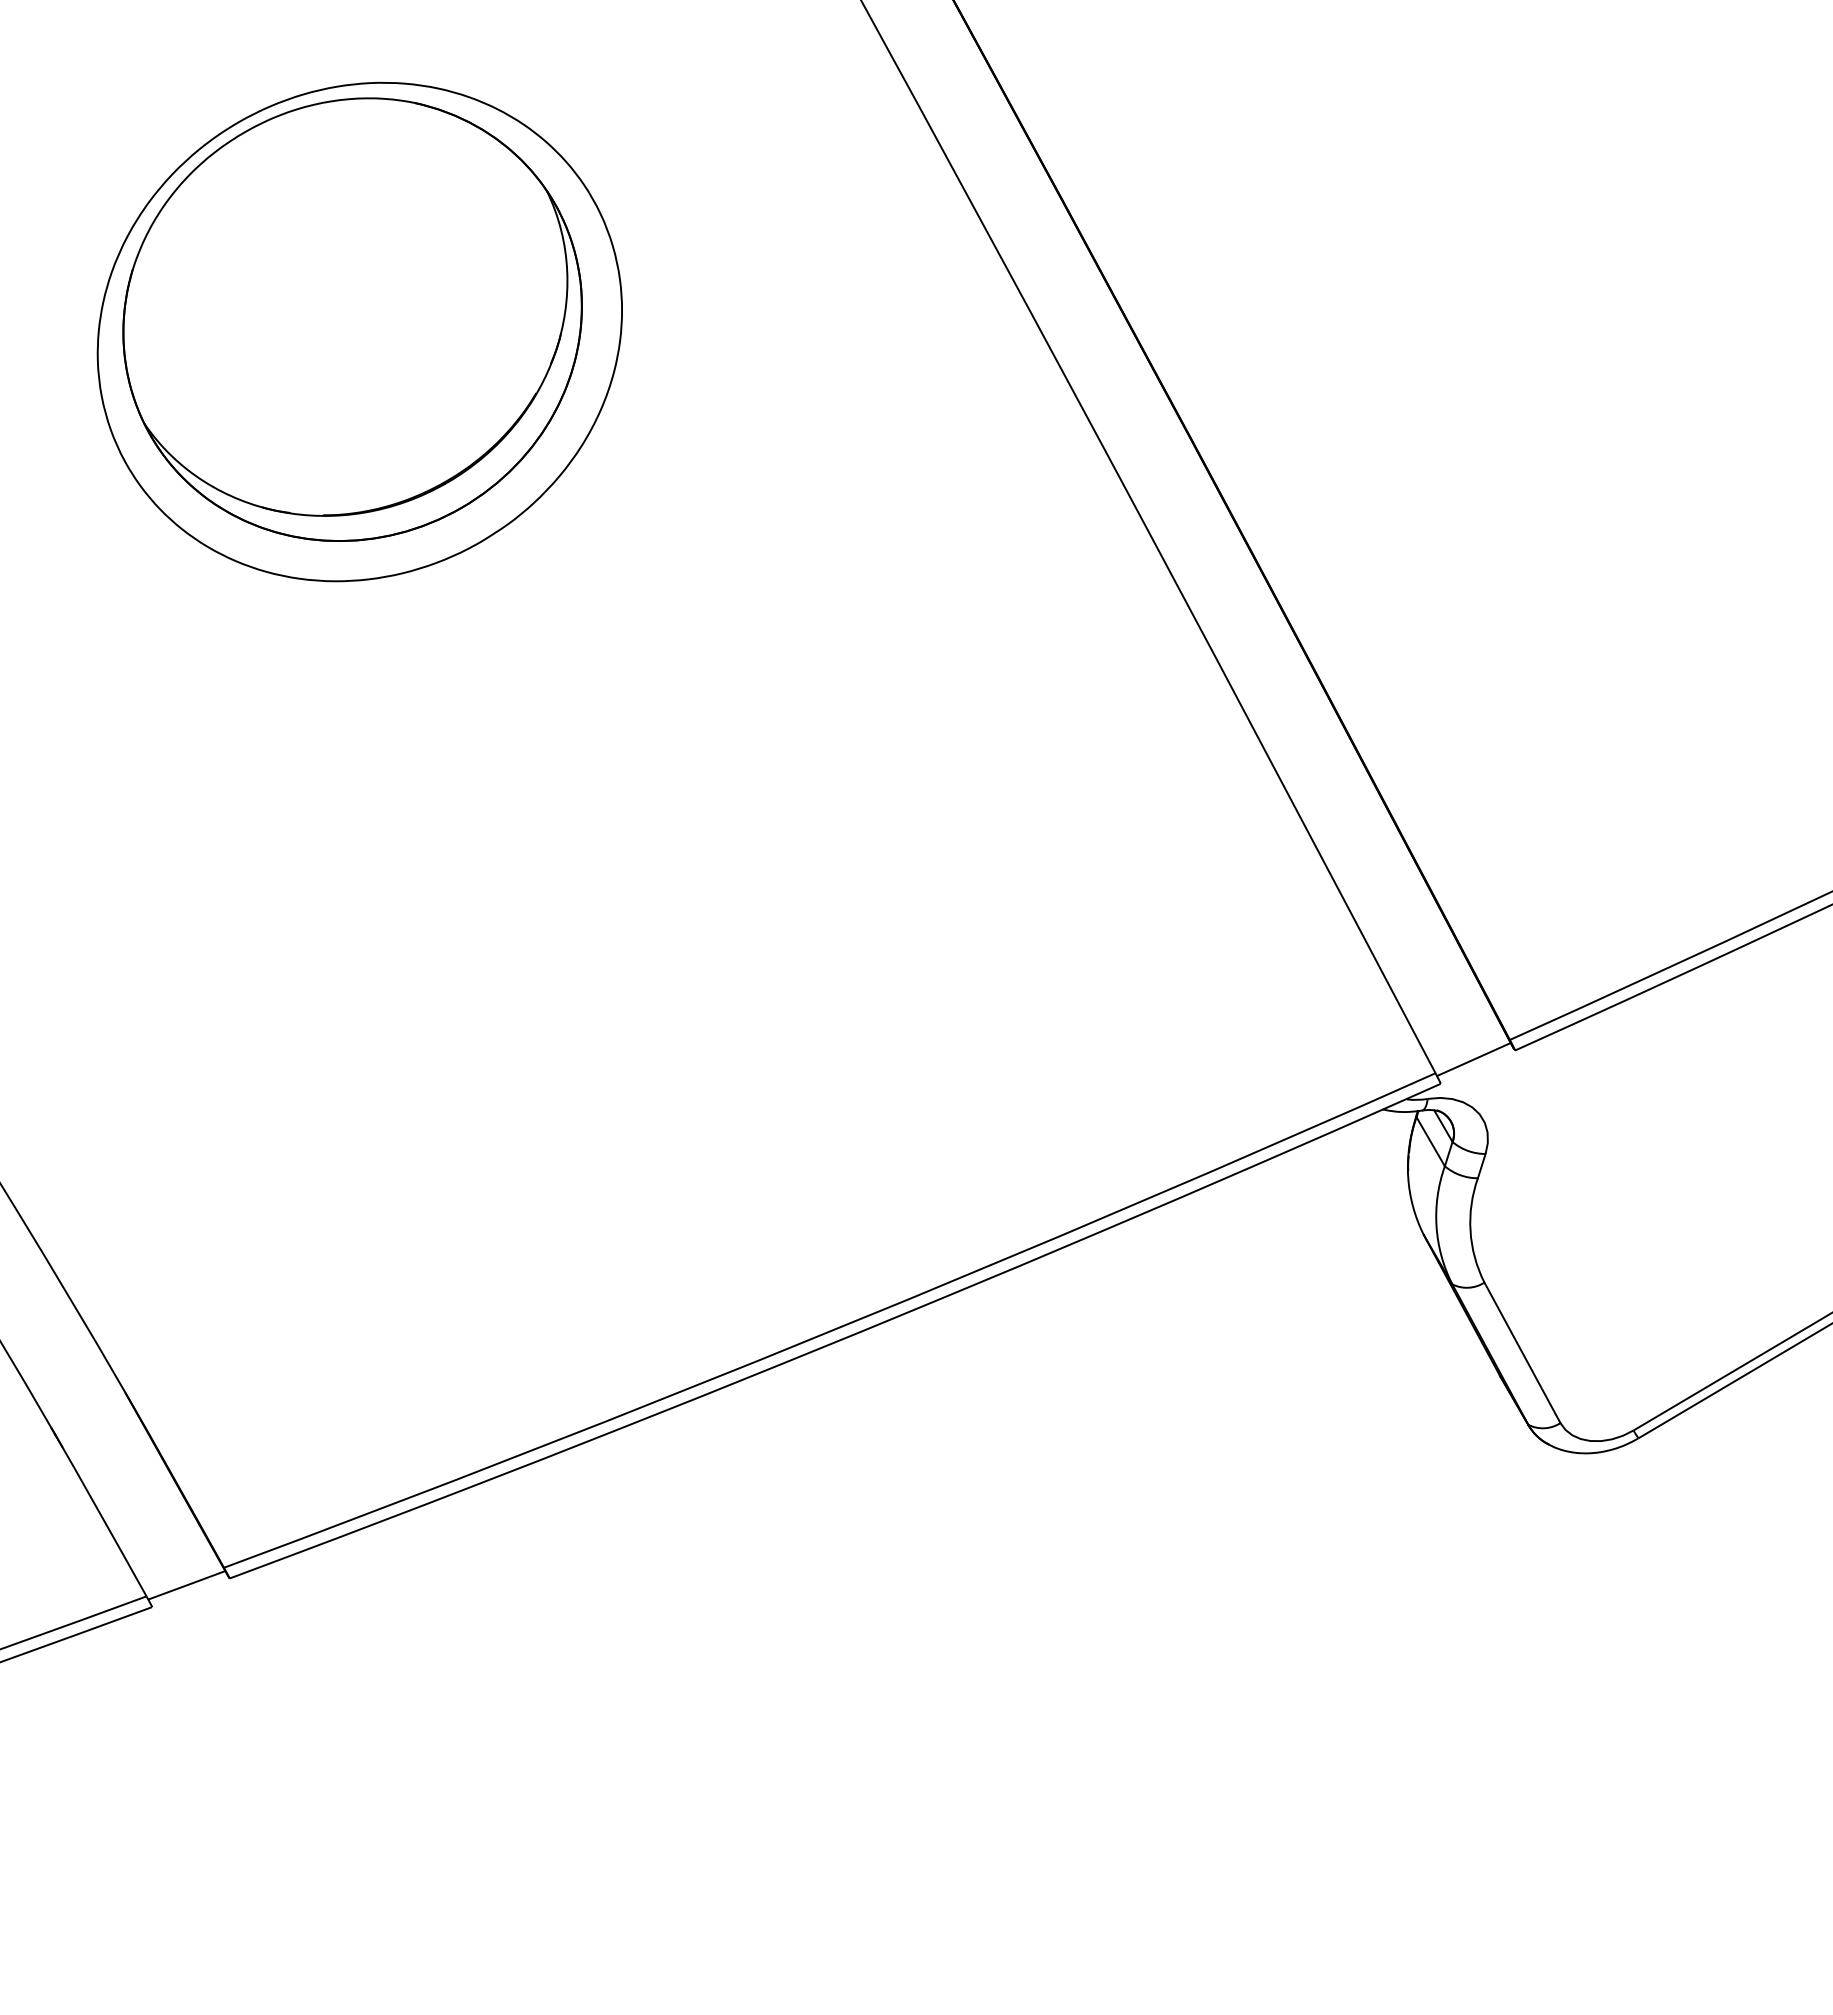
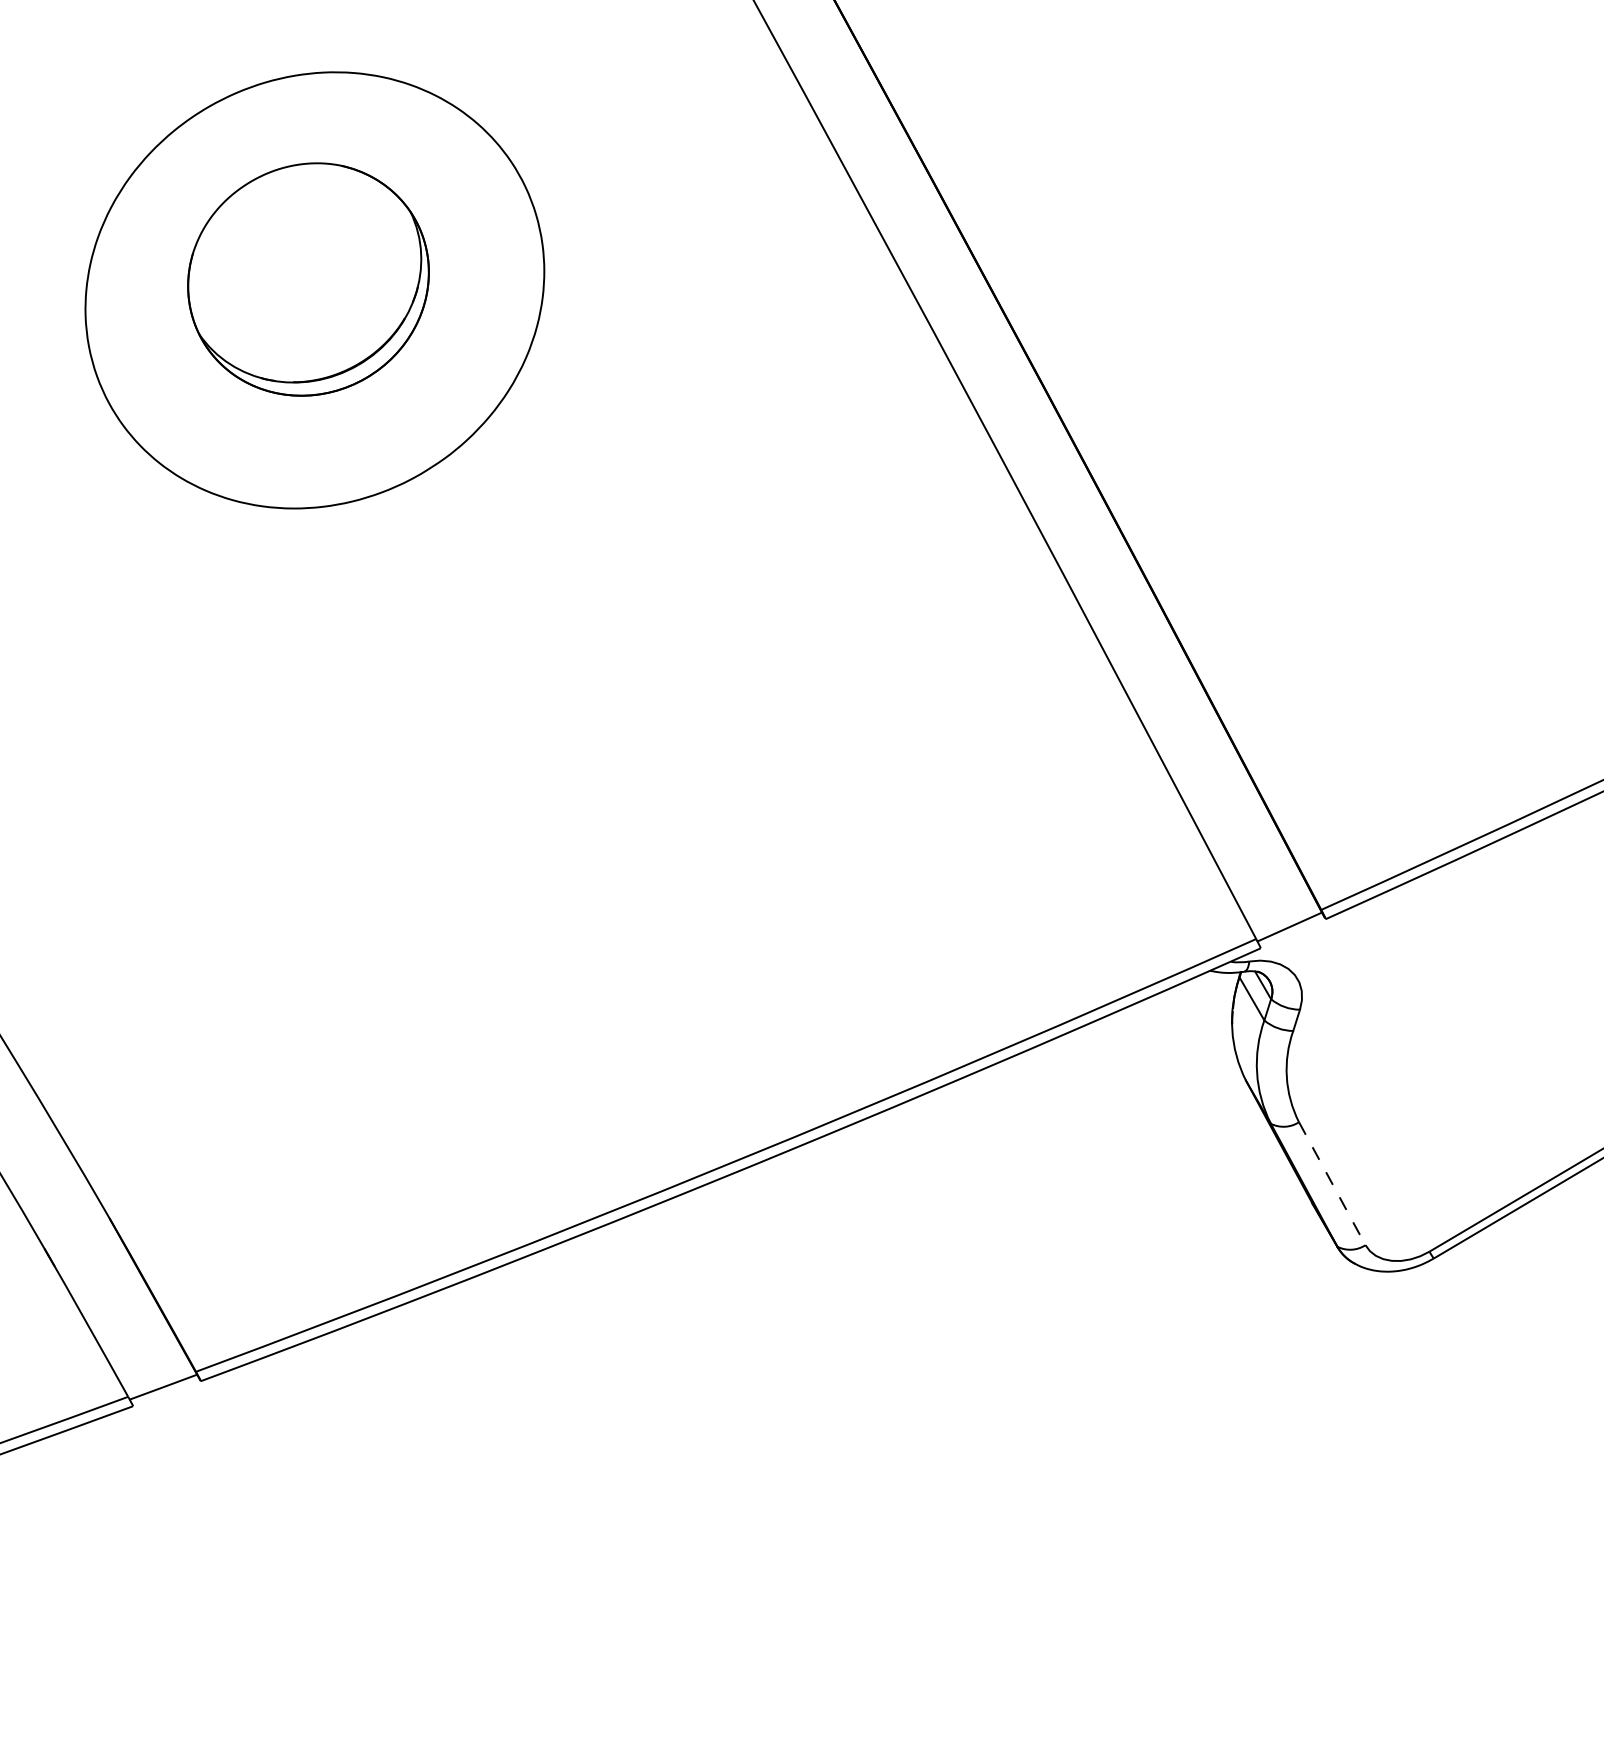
part: (352, 319) -> (308, 279), size x0.6
line: (1522, 1352) -> (1332, 1183), solid -> dashed

